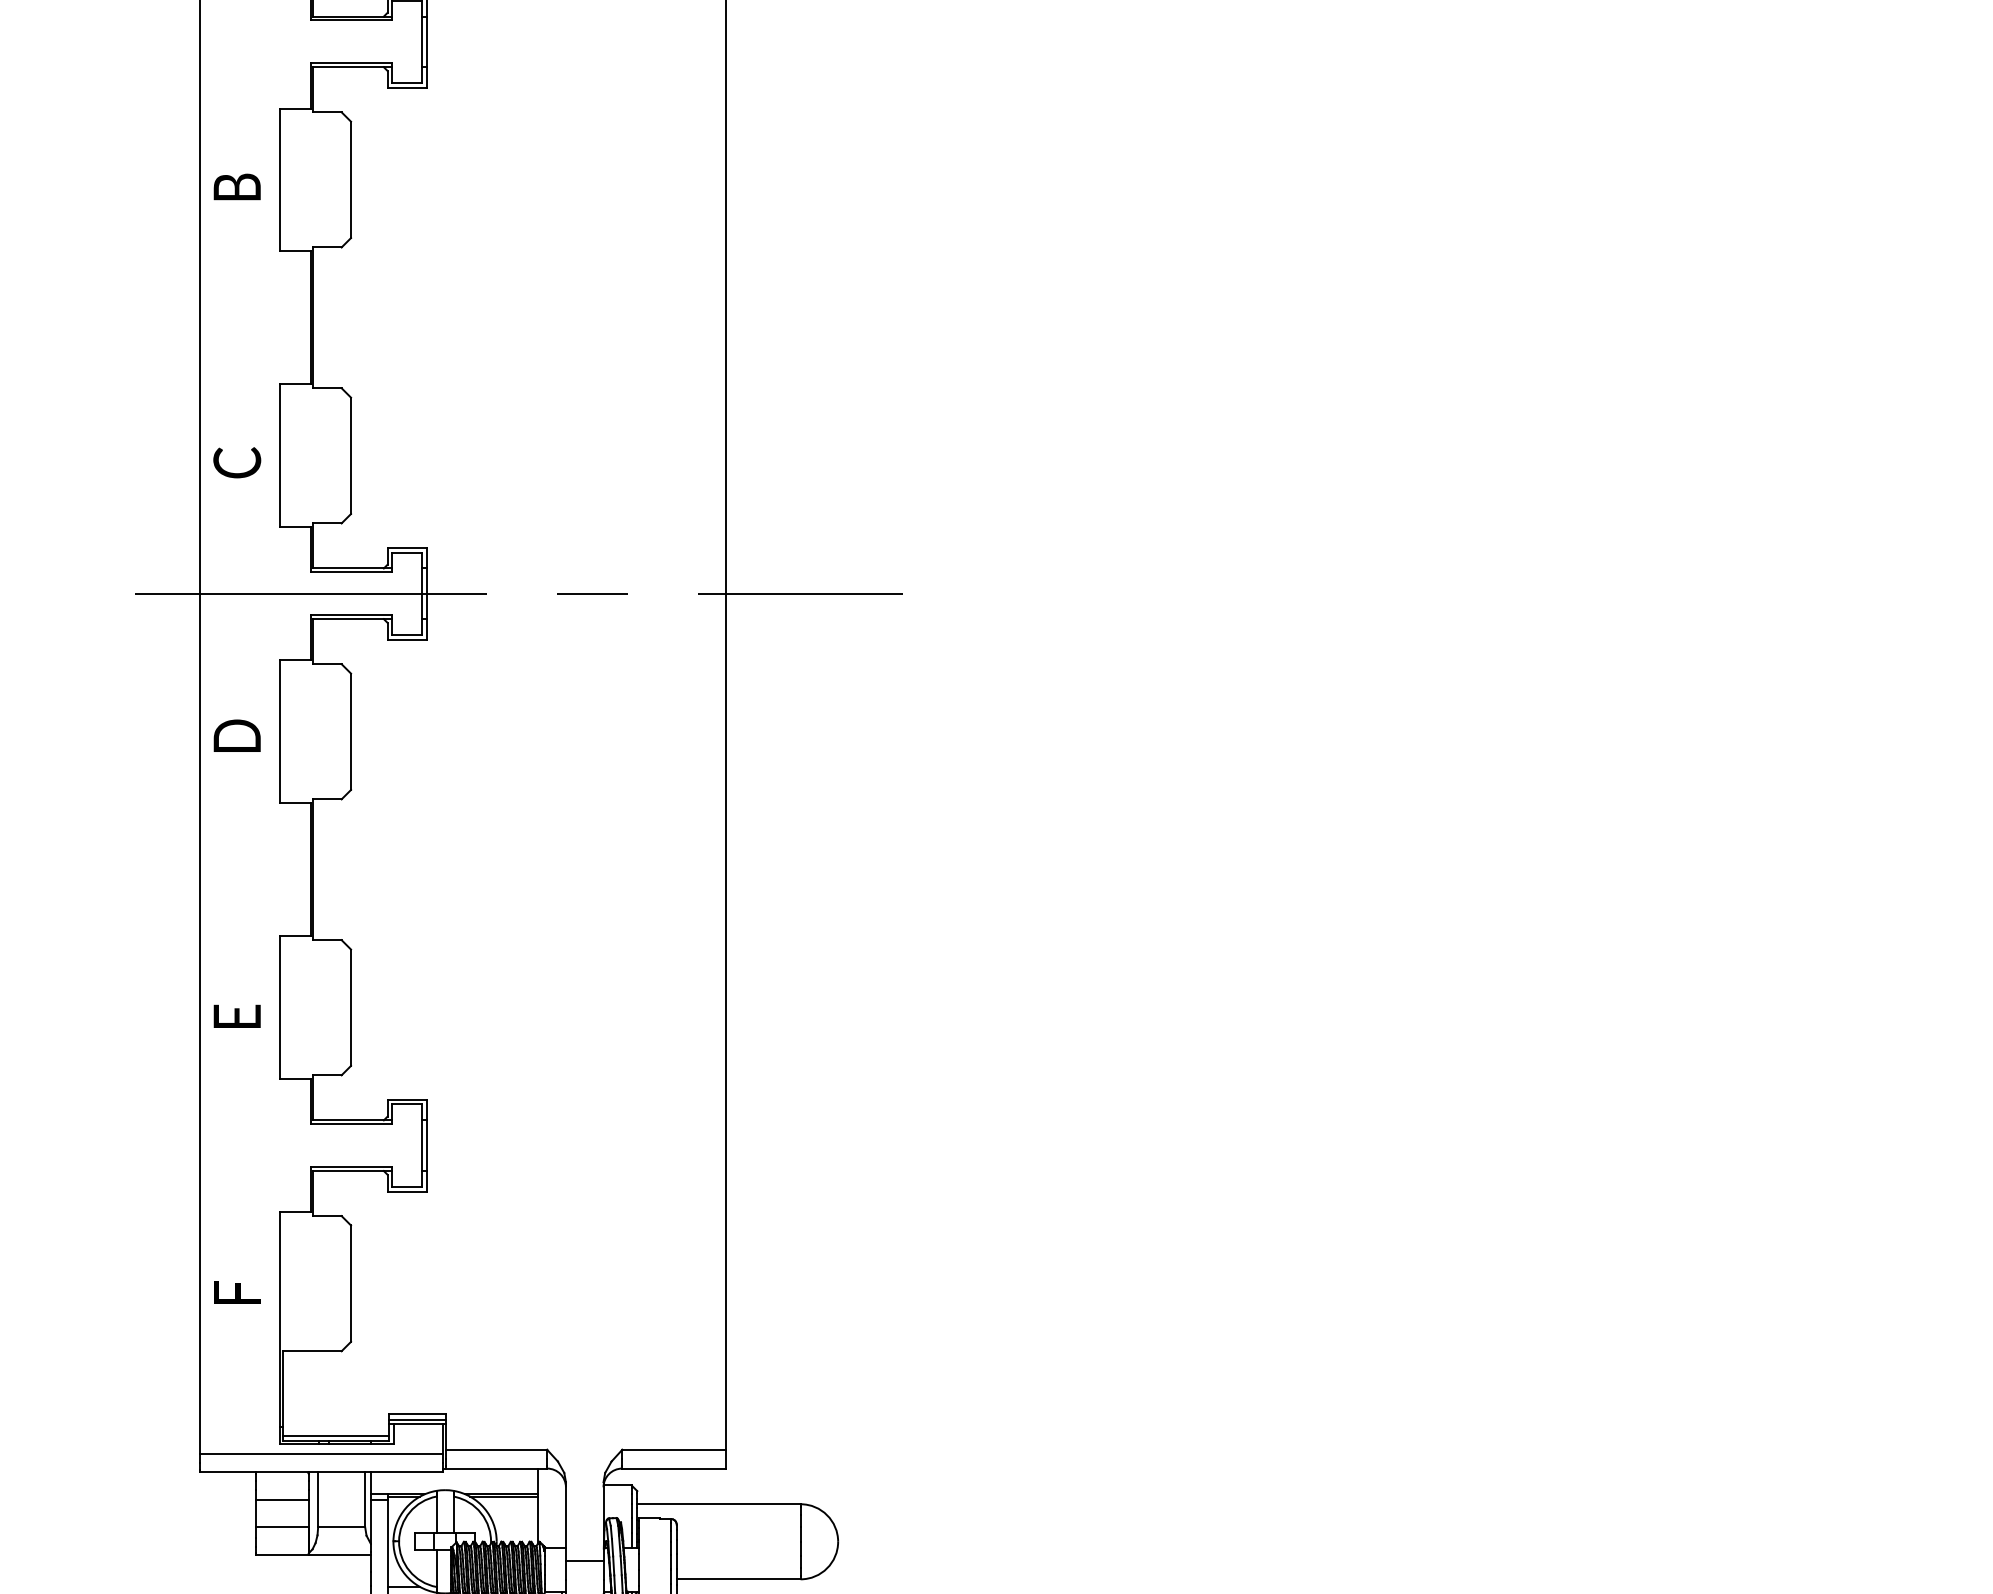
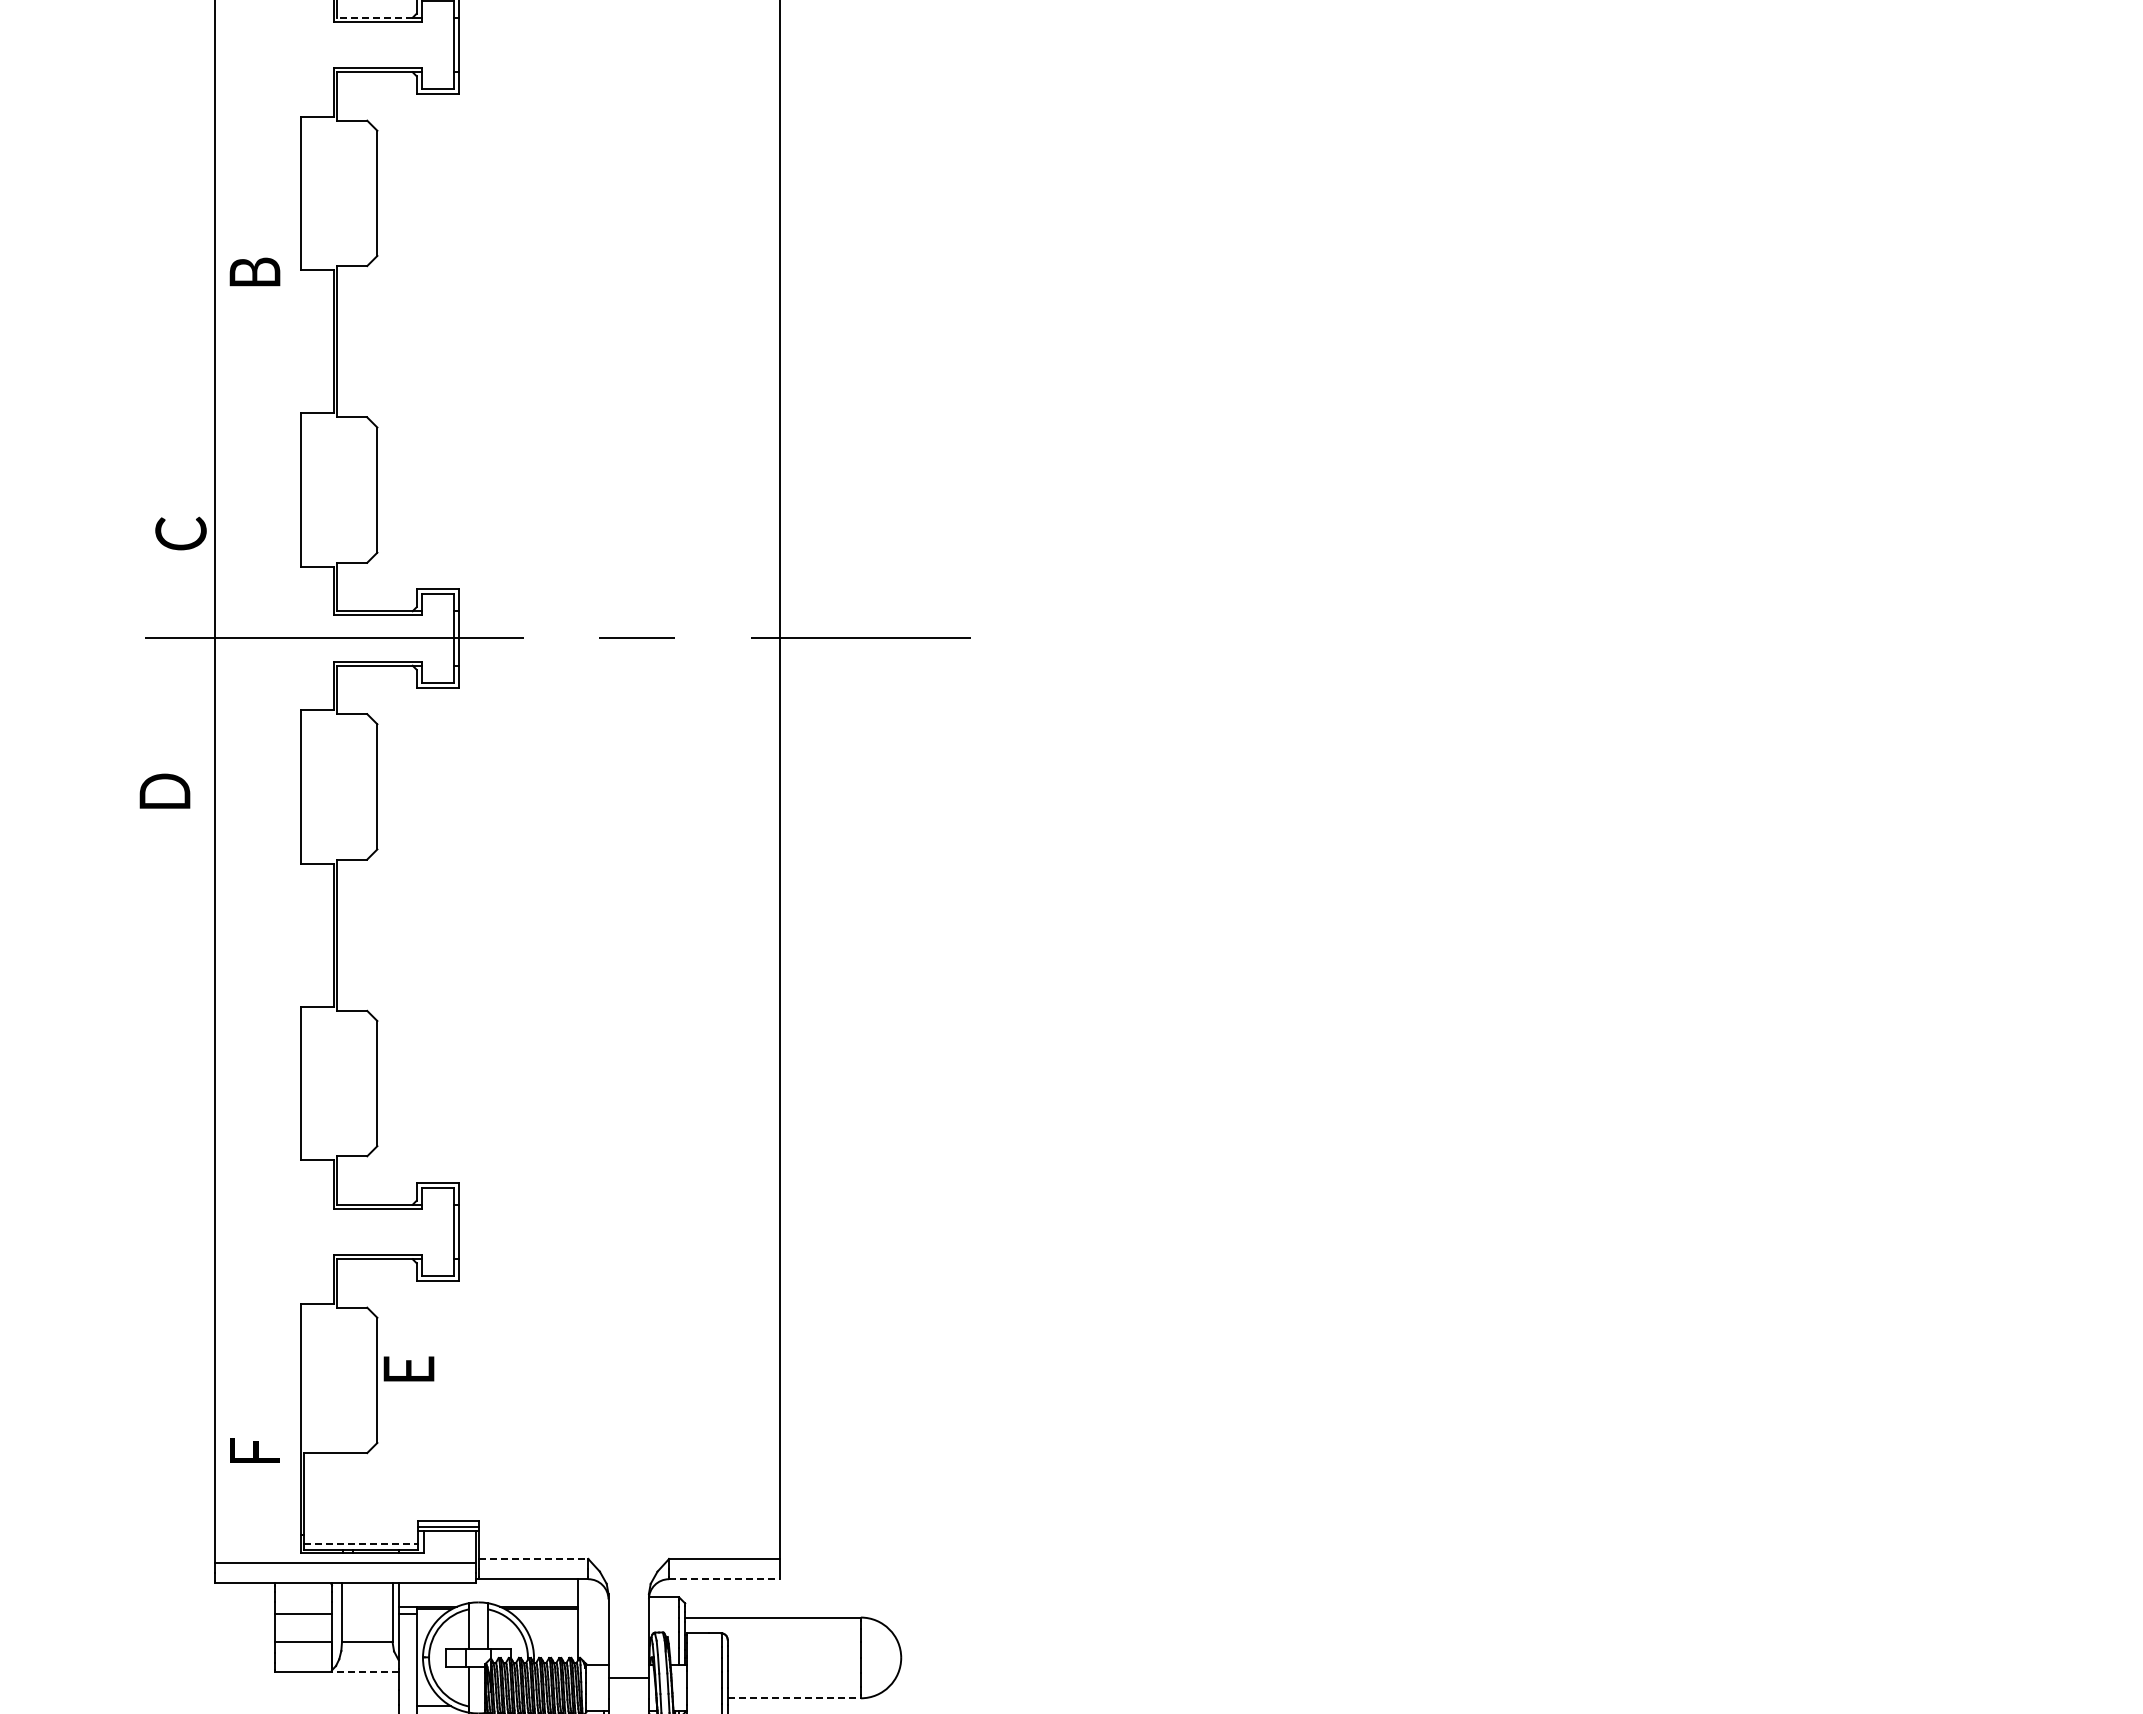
line: (348, 16) -> (374, 17), solid -> dashed
text: (236, 186) -> (254, 271), moved
text: (236, 462) -> (180, 533), moved
text: (236, 735) -> (164, 790), moved
text: (236, 1015) -> (408, 1368), moved
text: (236, 1292) -> (254, 1450), moved
line: (336, 1435) -> (361, 1543), solid -> dashed
line: (496, 1450) -> (533, 1559), solid -> dashed
line: (673, 1468) -> (724, 1579), solid -> dashed
line: (339, 1555) -> (364, 1672), solid -> dashed
line: (738, 1579) -> (794, 1698), solid -> dashed

